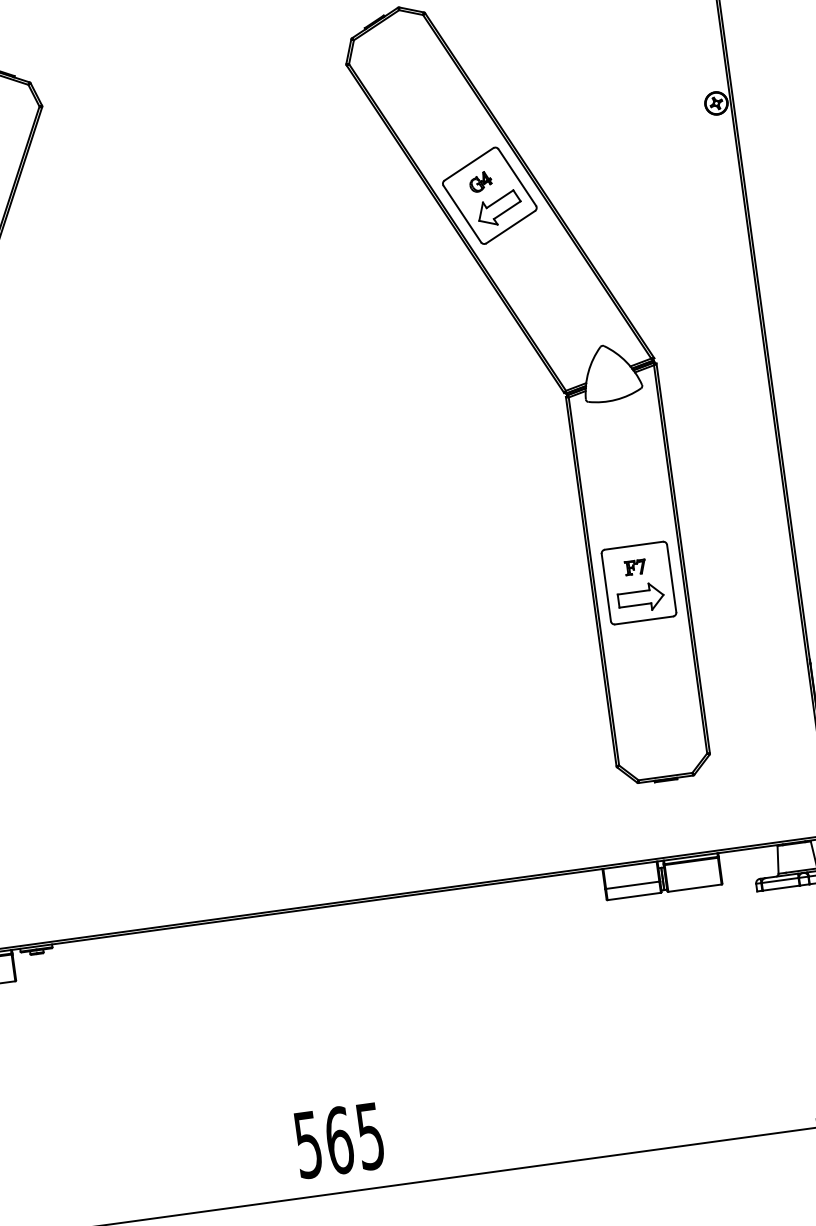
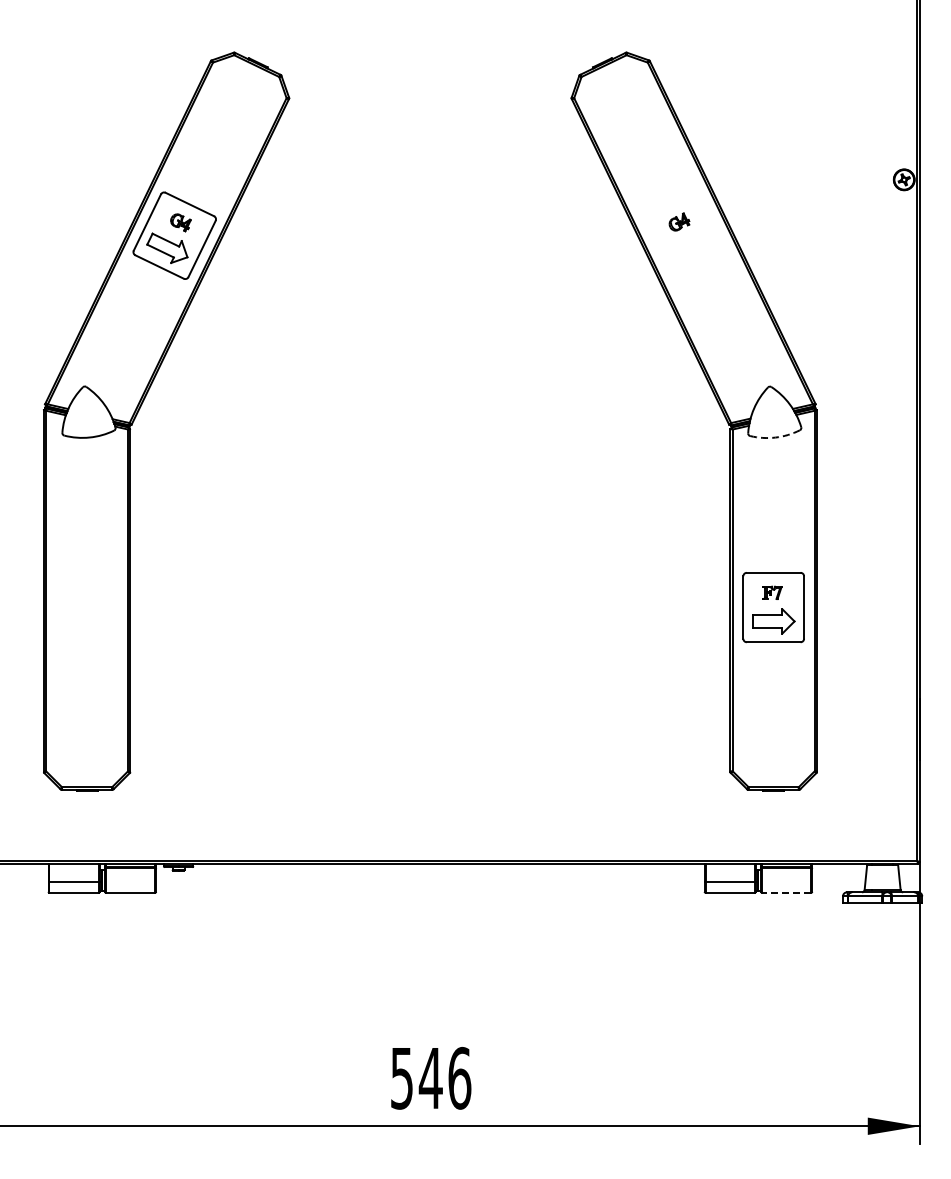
part: (489, 195) -> (685, 235), removed
arc: (615, 399) -> (775, 437), solid -> dashed
line: (694, 887) -> (786, 892), solid -> dashed
text: (353, 1137) -> (444, 1077), 565 -> 546

